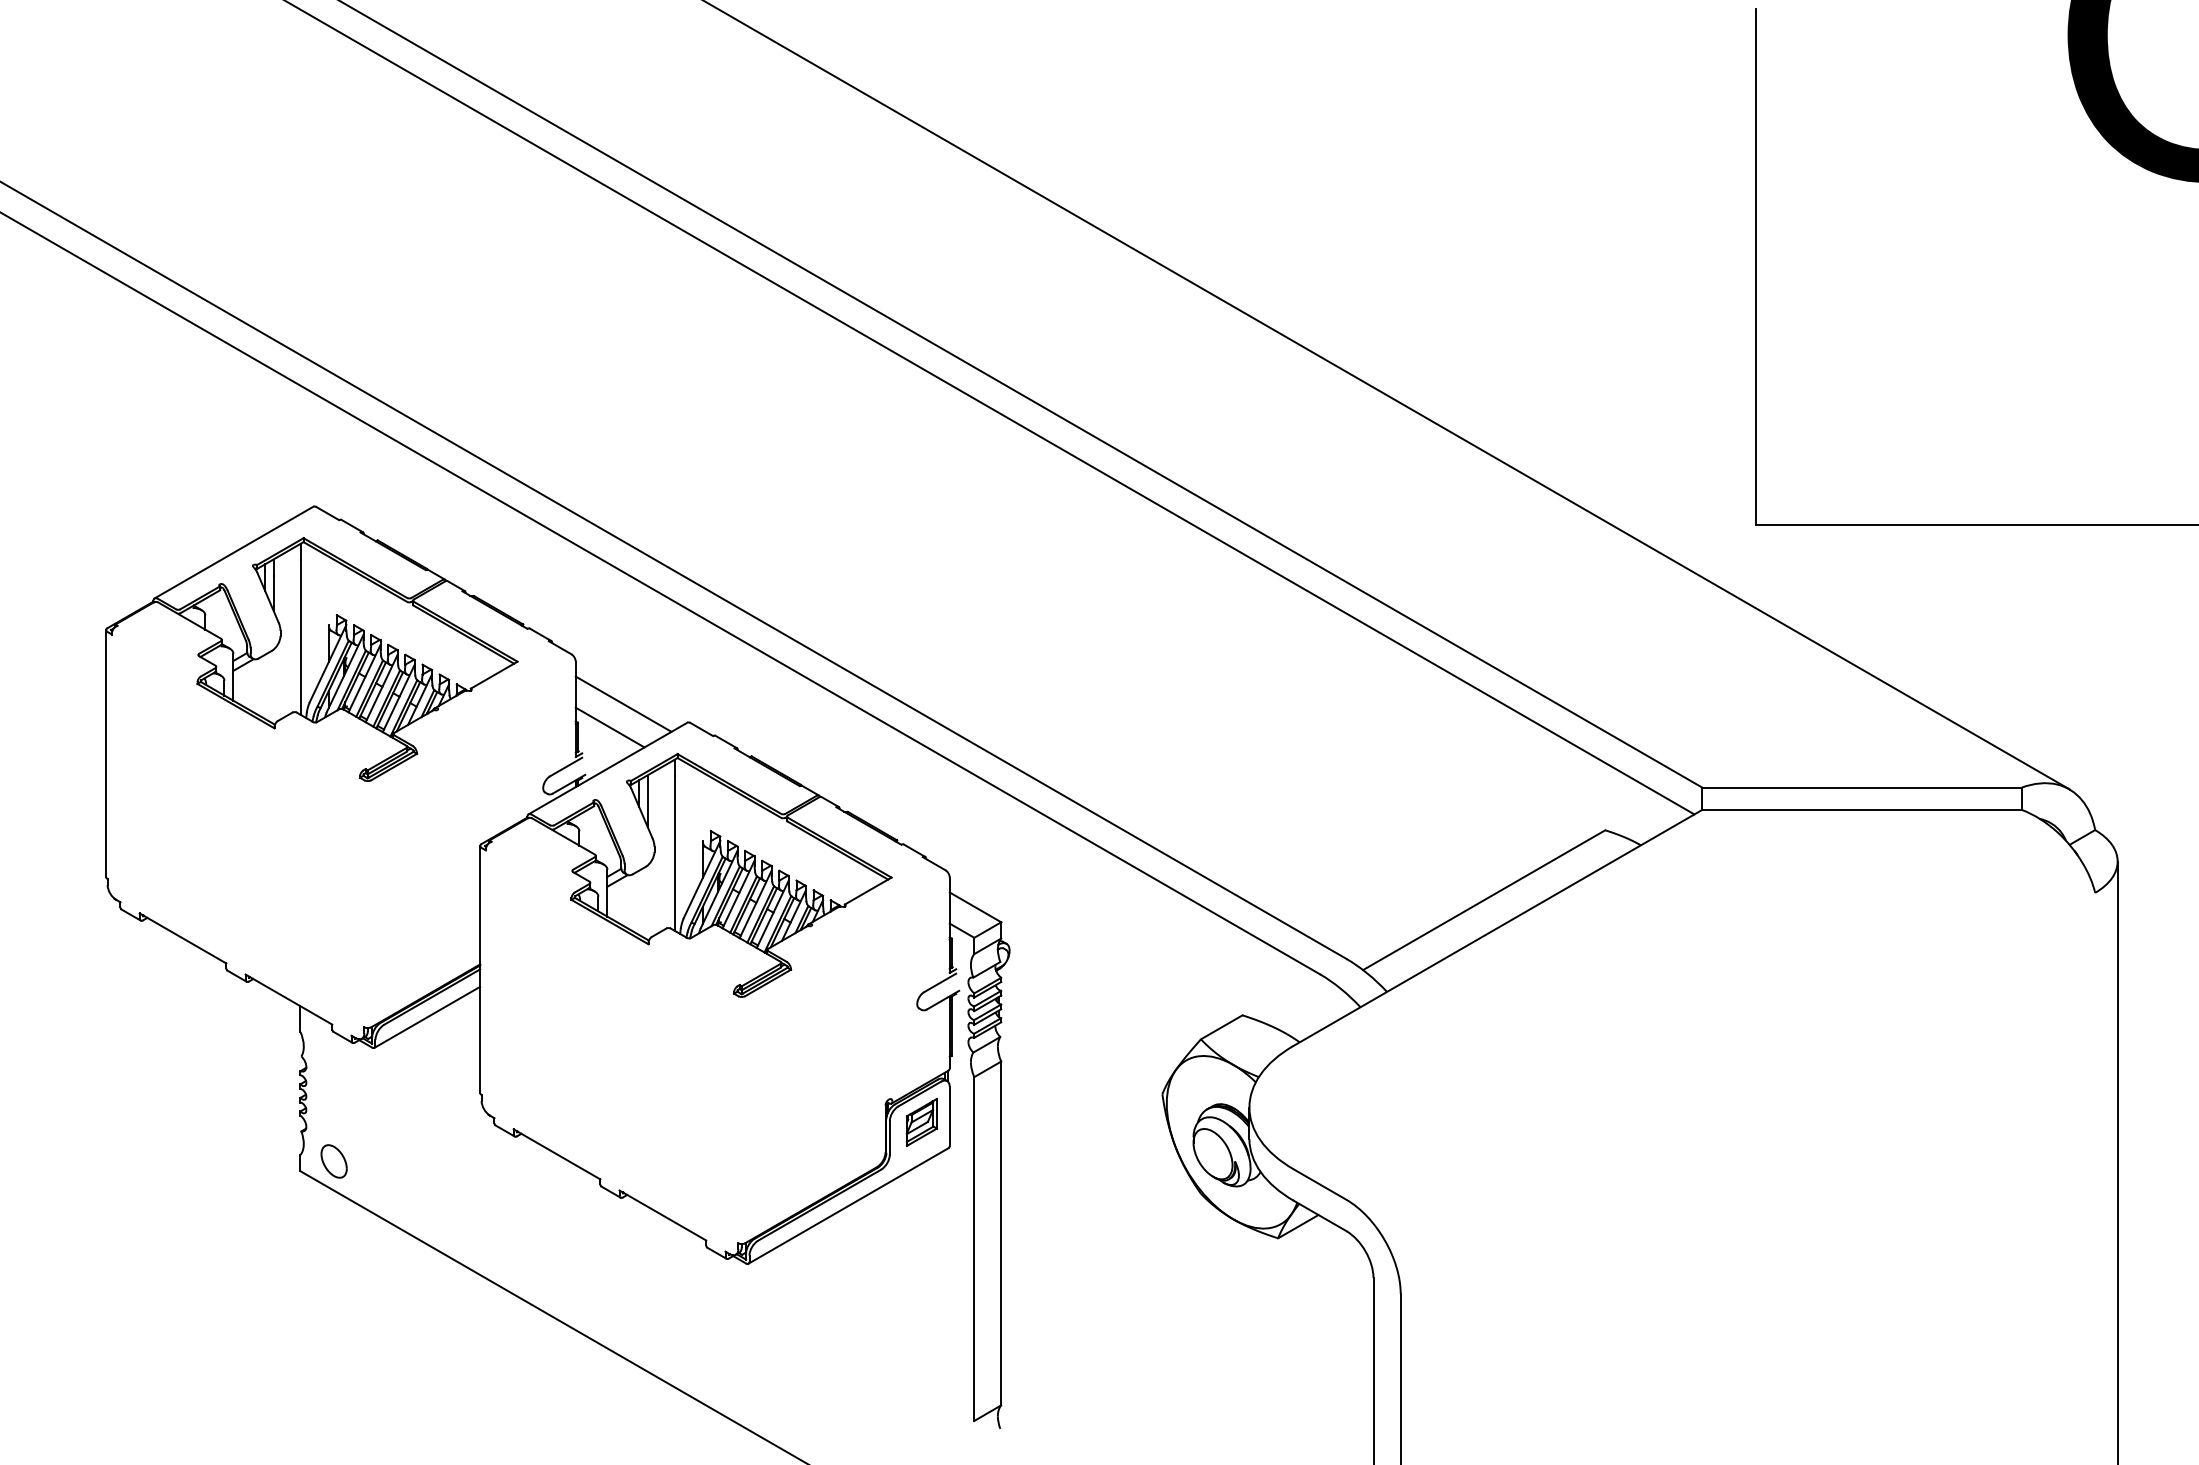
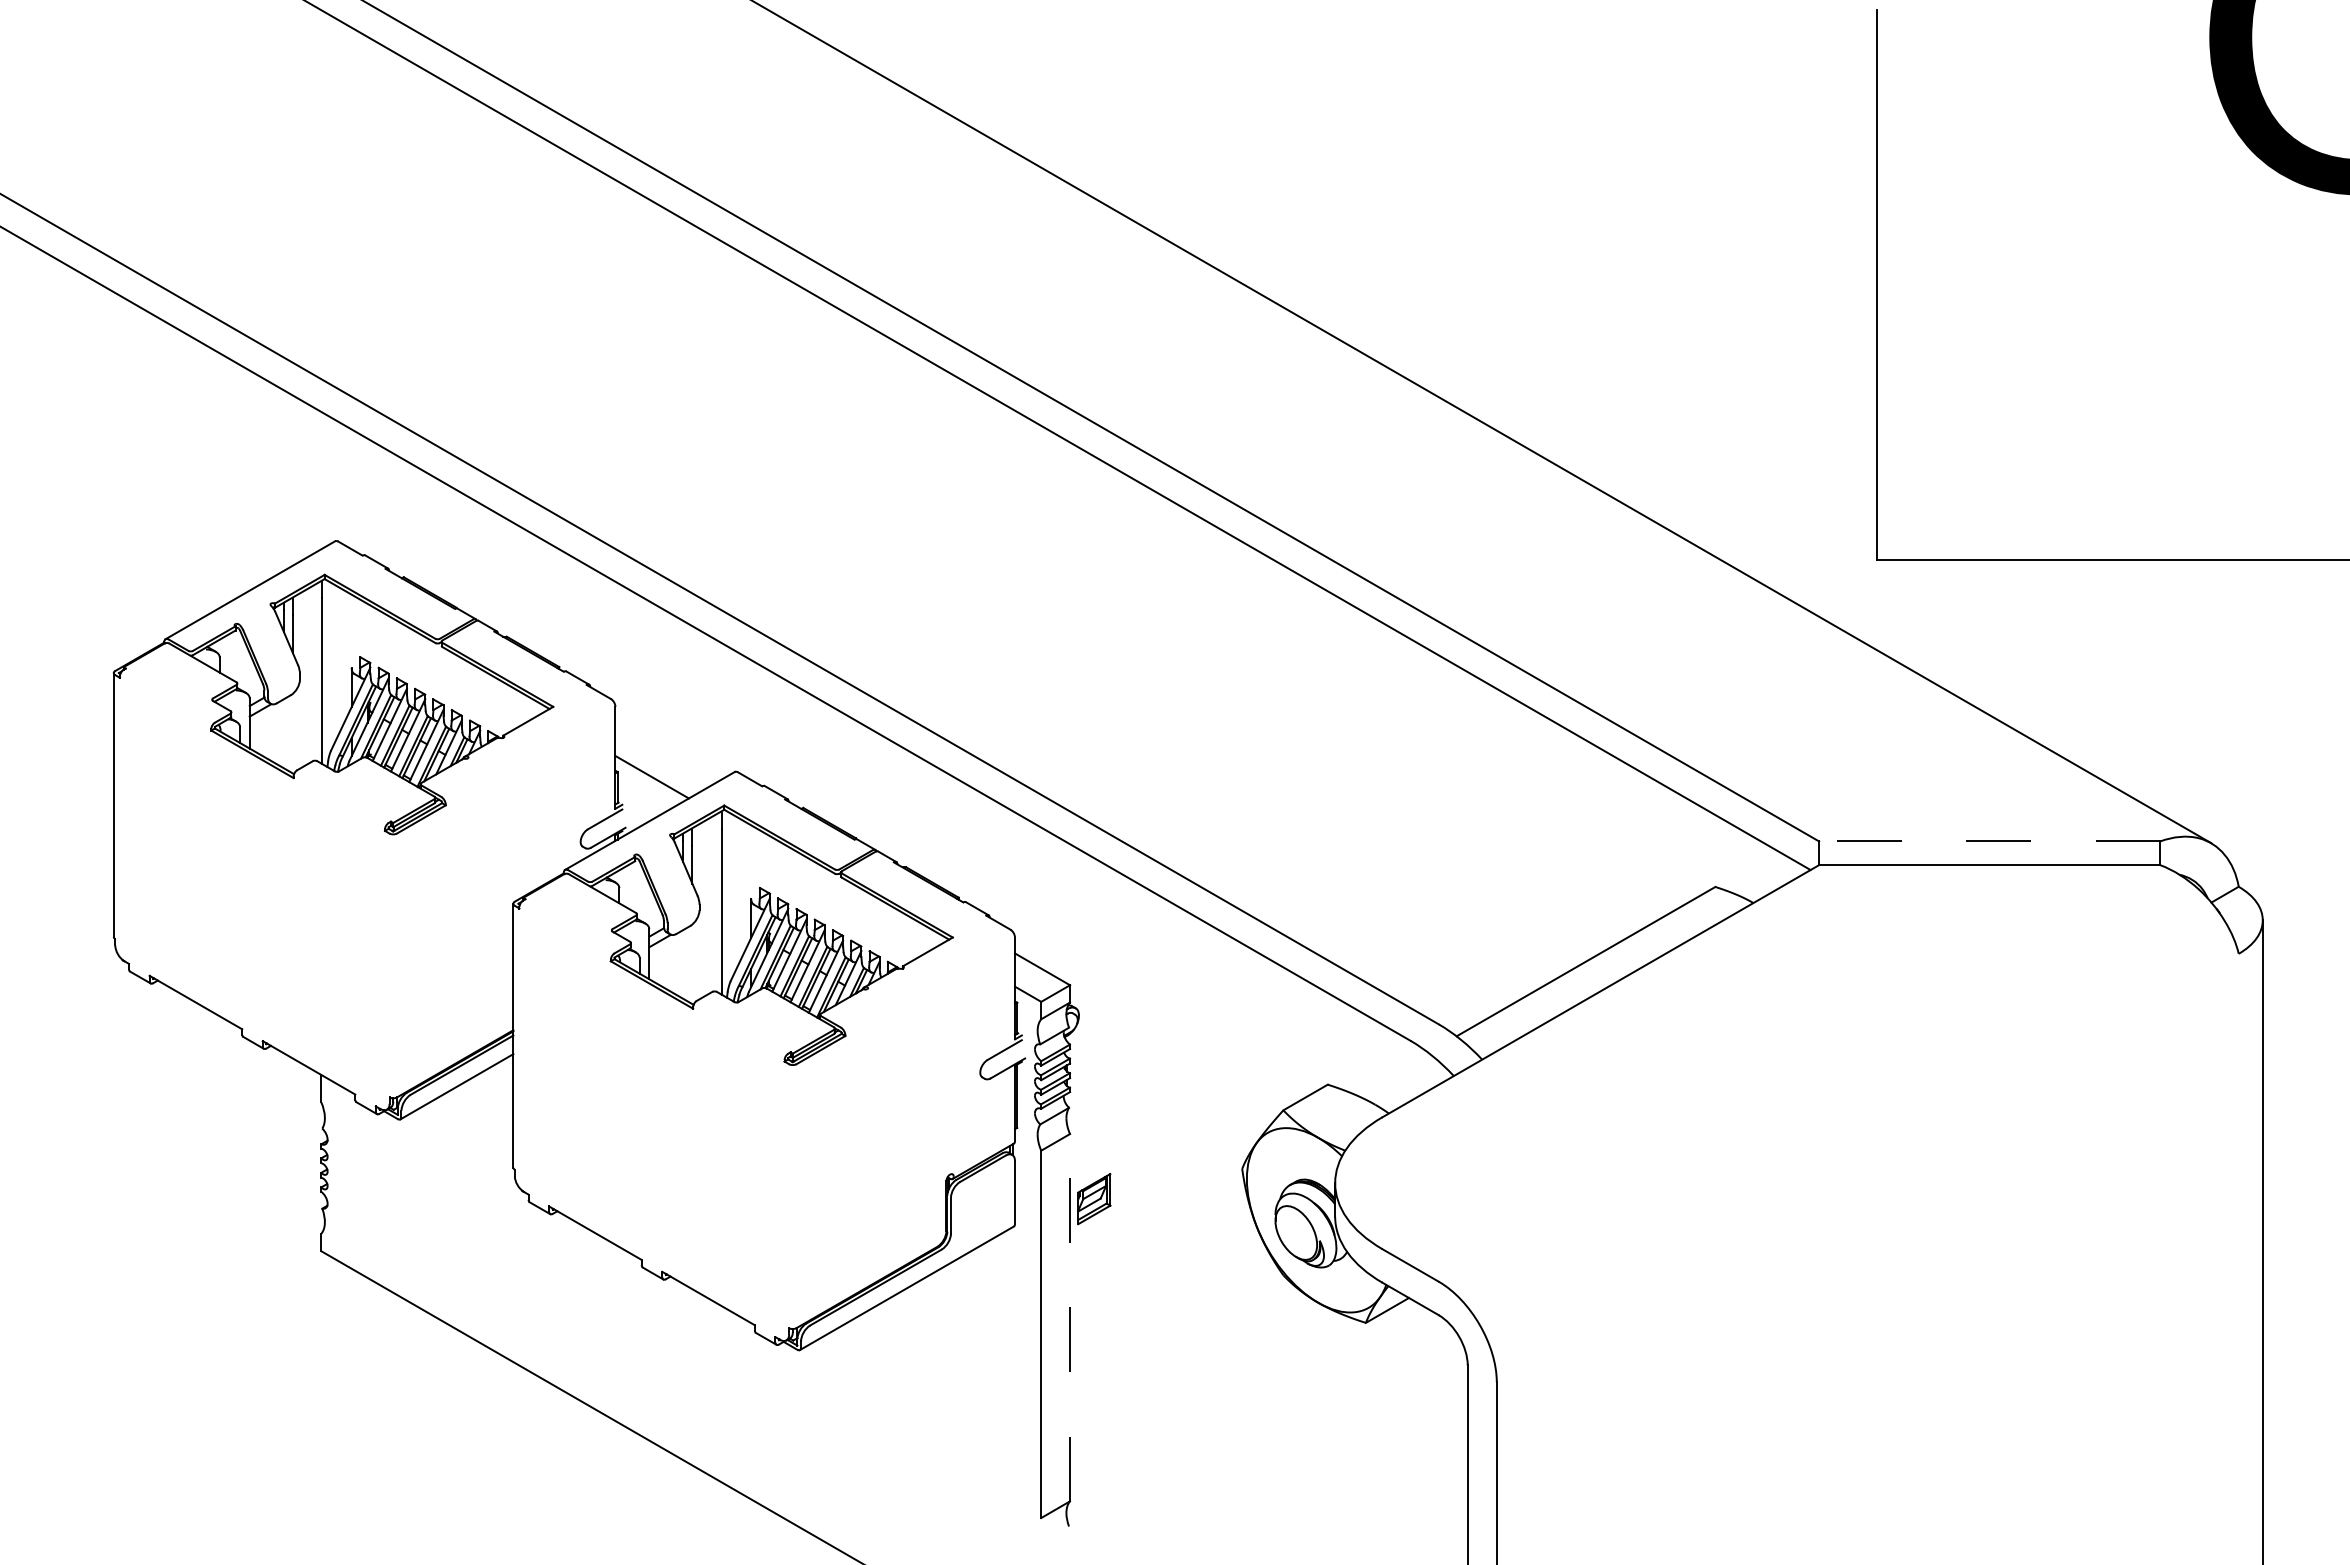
line: (623, 703) -> (666, 751), removed
line: (1861, 787) -> (1989, 841), solid -> dashed
part: (922, 1122) -> (1094, 1199), moved
part: (333, 1161) -> (356, 1240), removed
line: (1001, 1233) -> (1070, 1317), solid -> dashed

